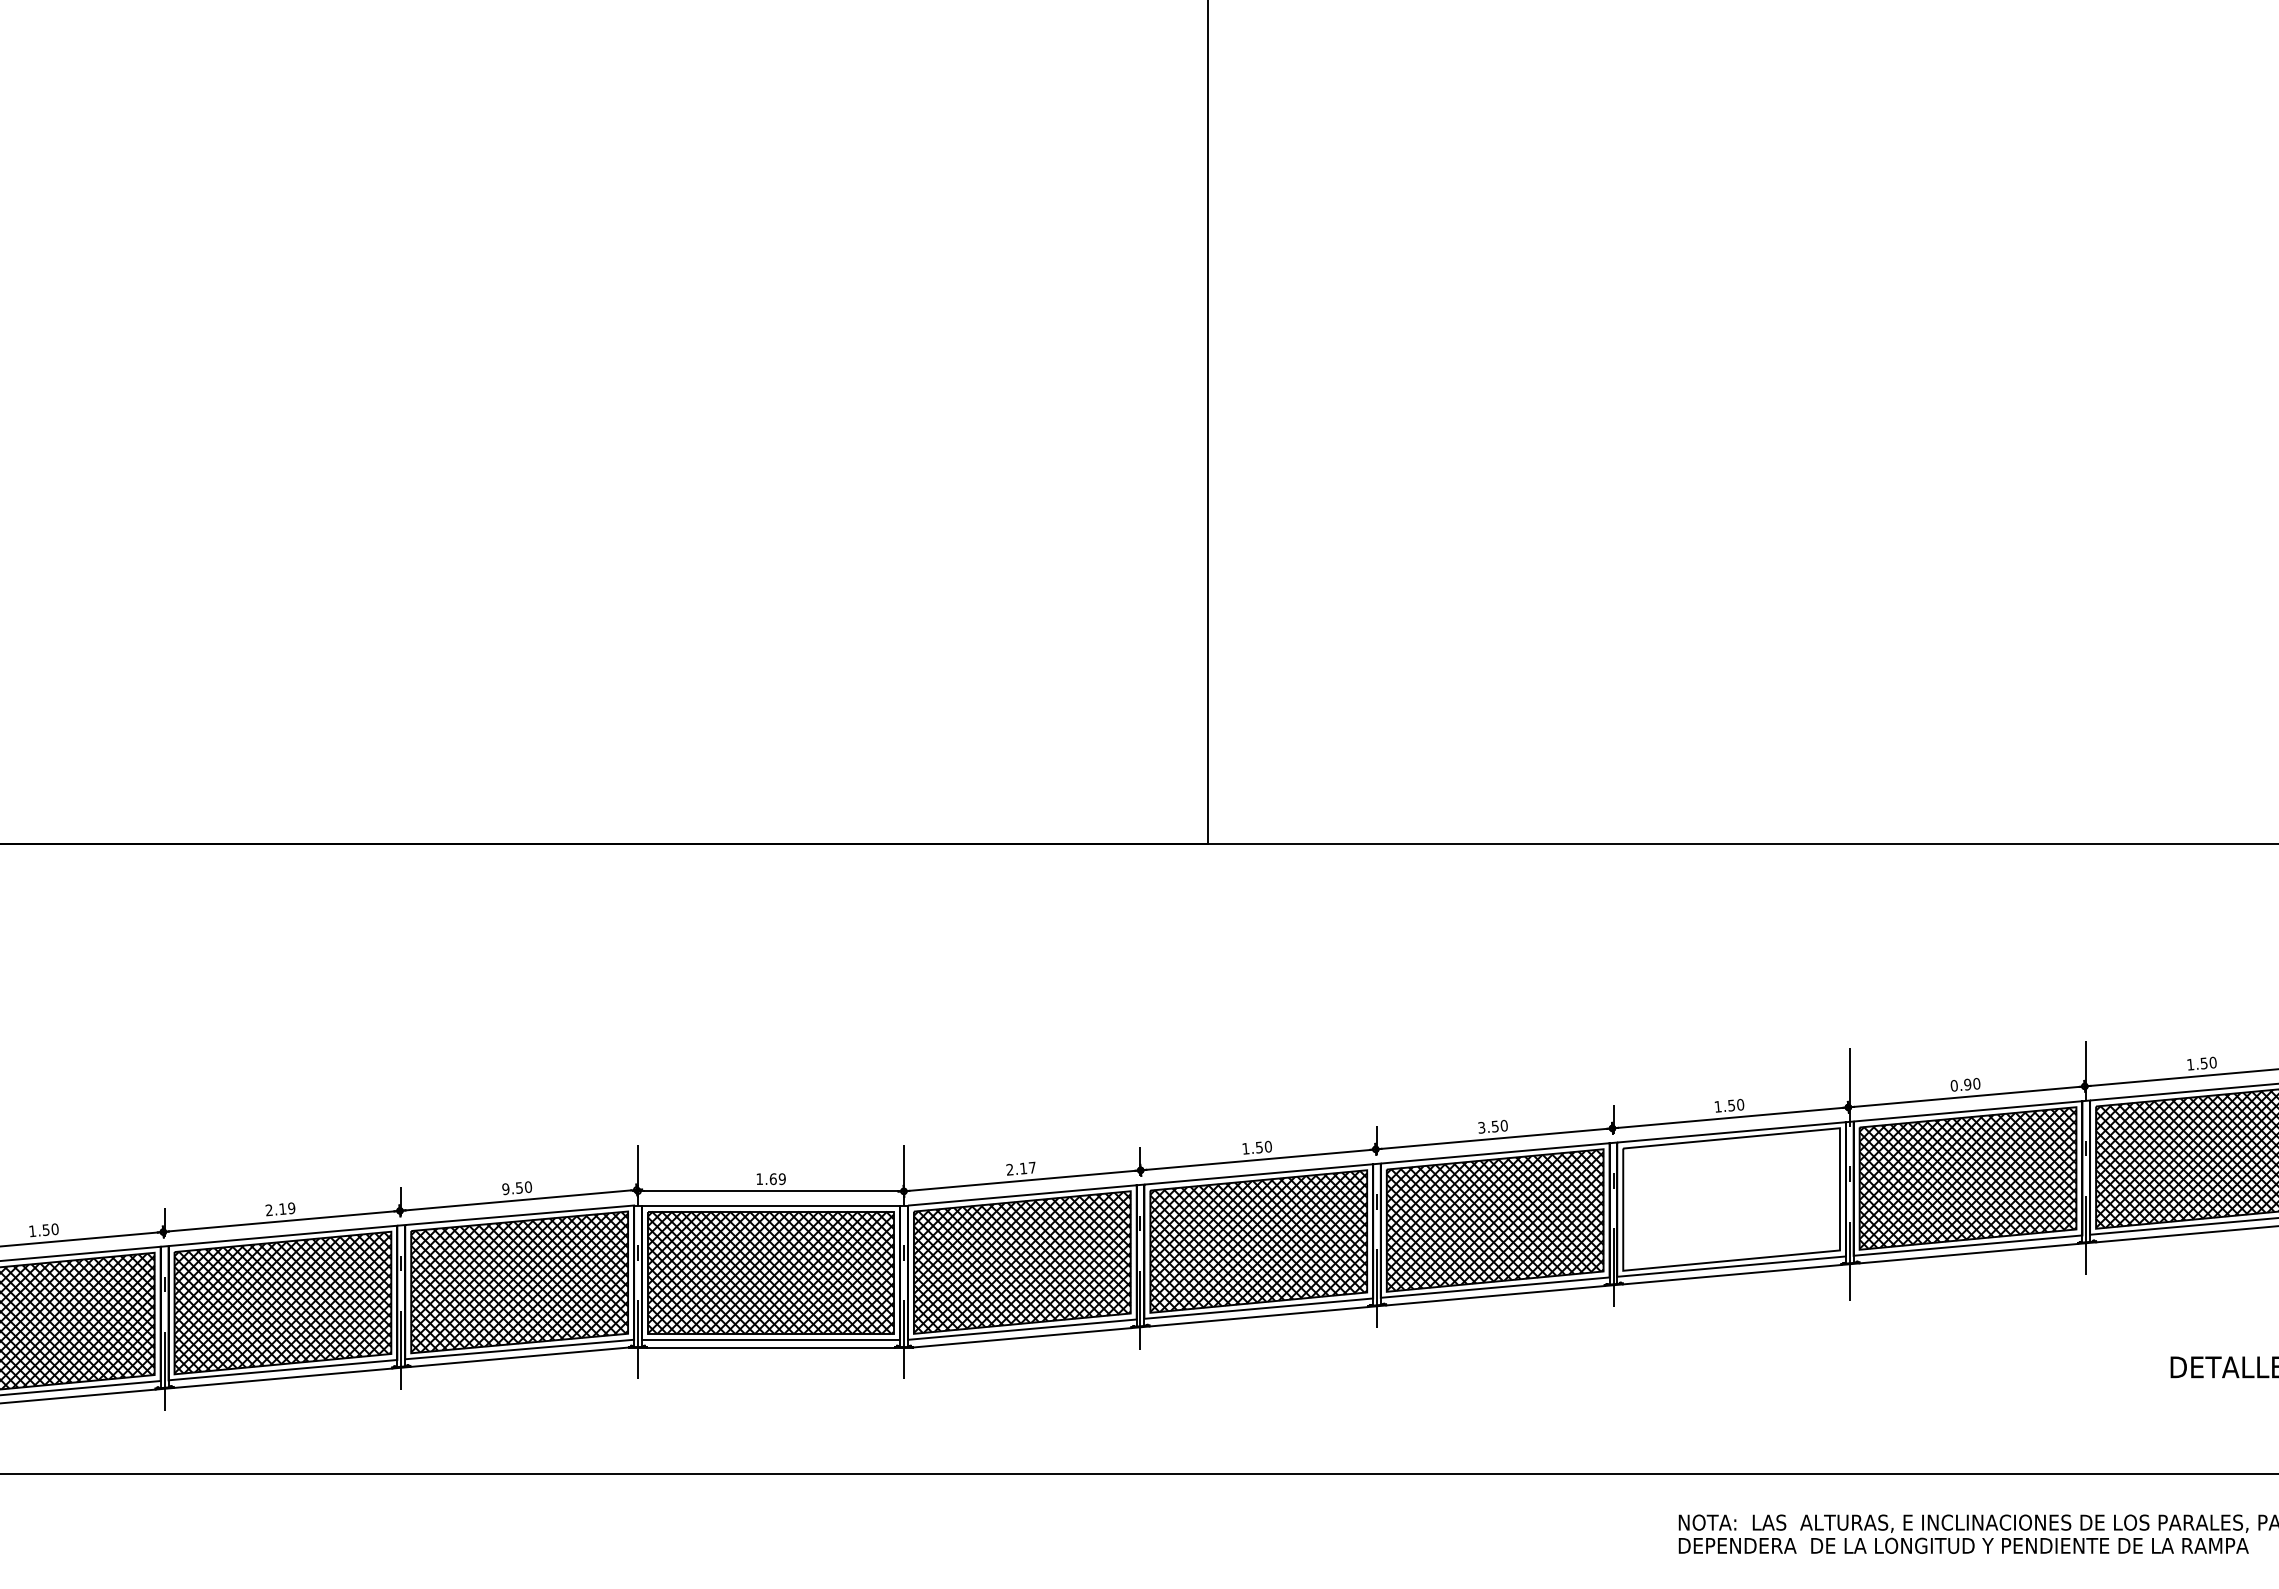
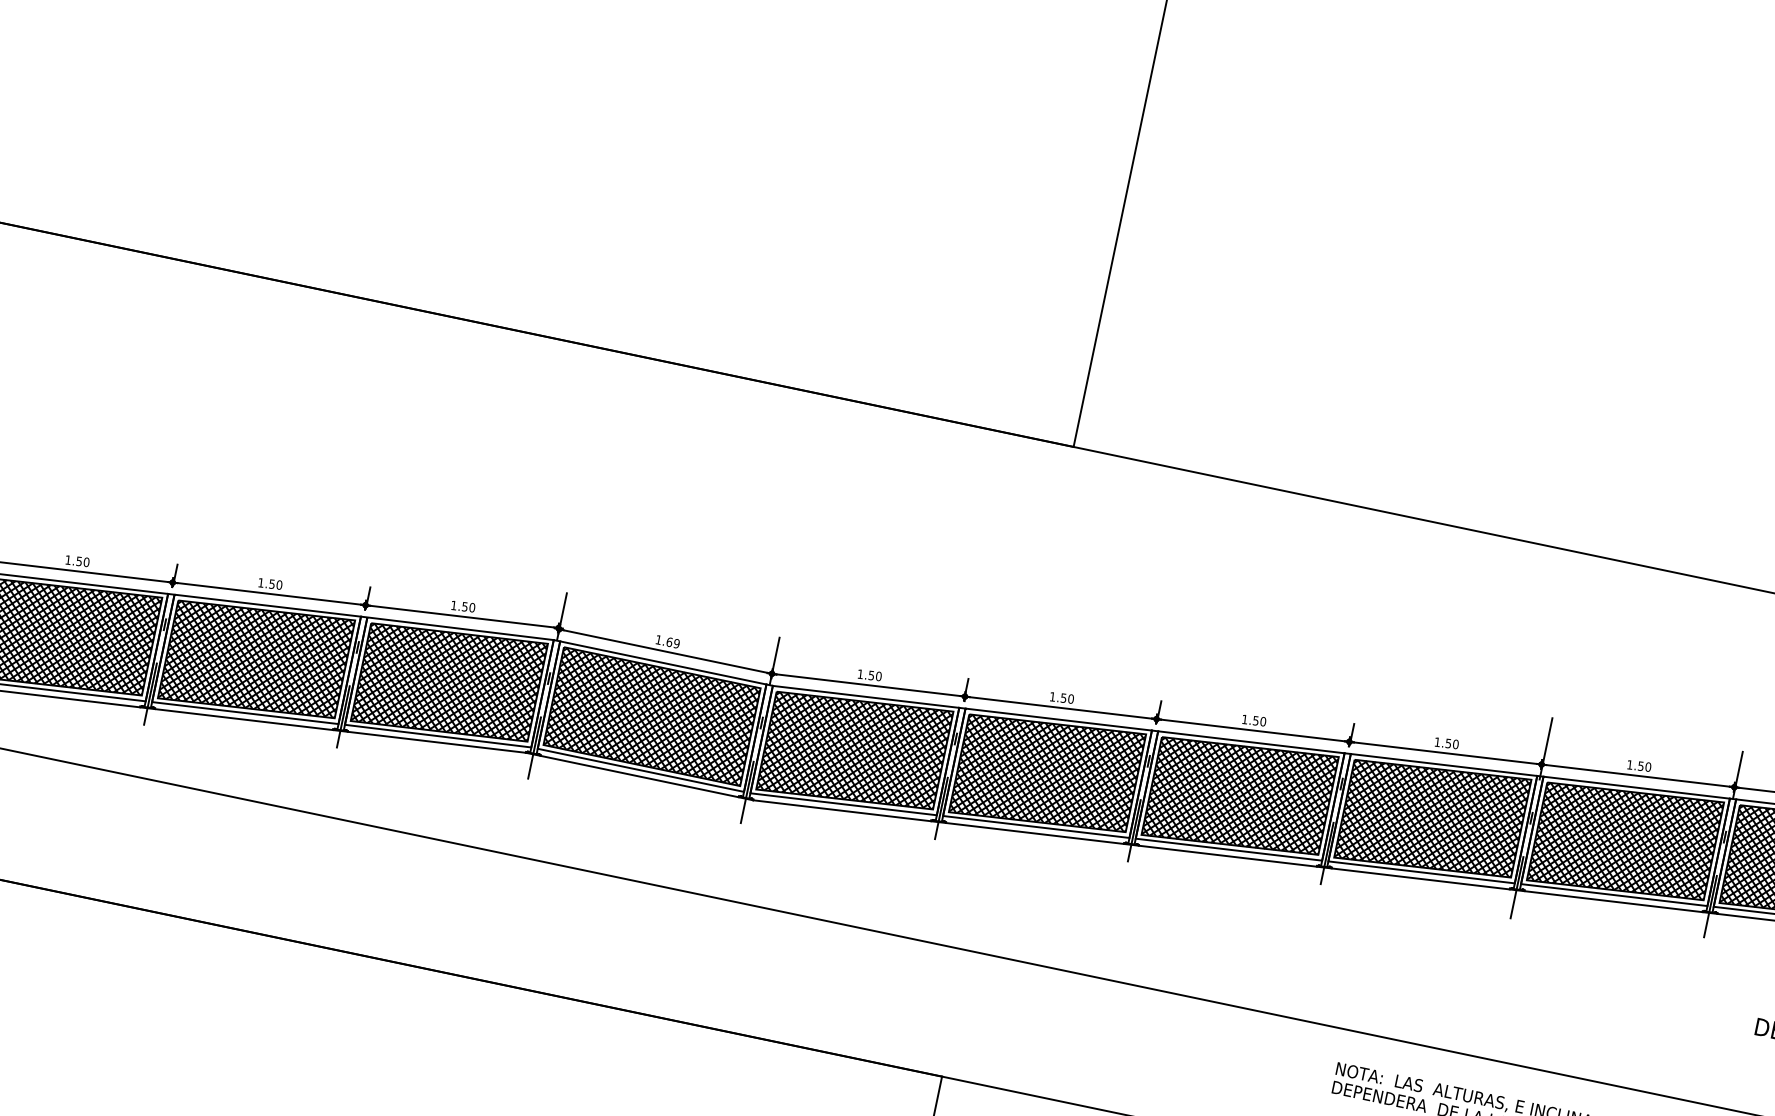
text: (1960, 1084) -> (1635, 764), 0.90 -> 1.50
text: (1481, 1127) -> (1244, 719), 3.50 -> 1.50
text: (1021, 1168) -> (869, 675), 2.17 -> 1.50
text: (505, 1189) -> (453, 605), 9.50 -> 1.50
hatch: (1731, 1199) -> (1432, 818), added
text: (280, 1209) -> (270, 584), 2.19 -> 1.50

